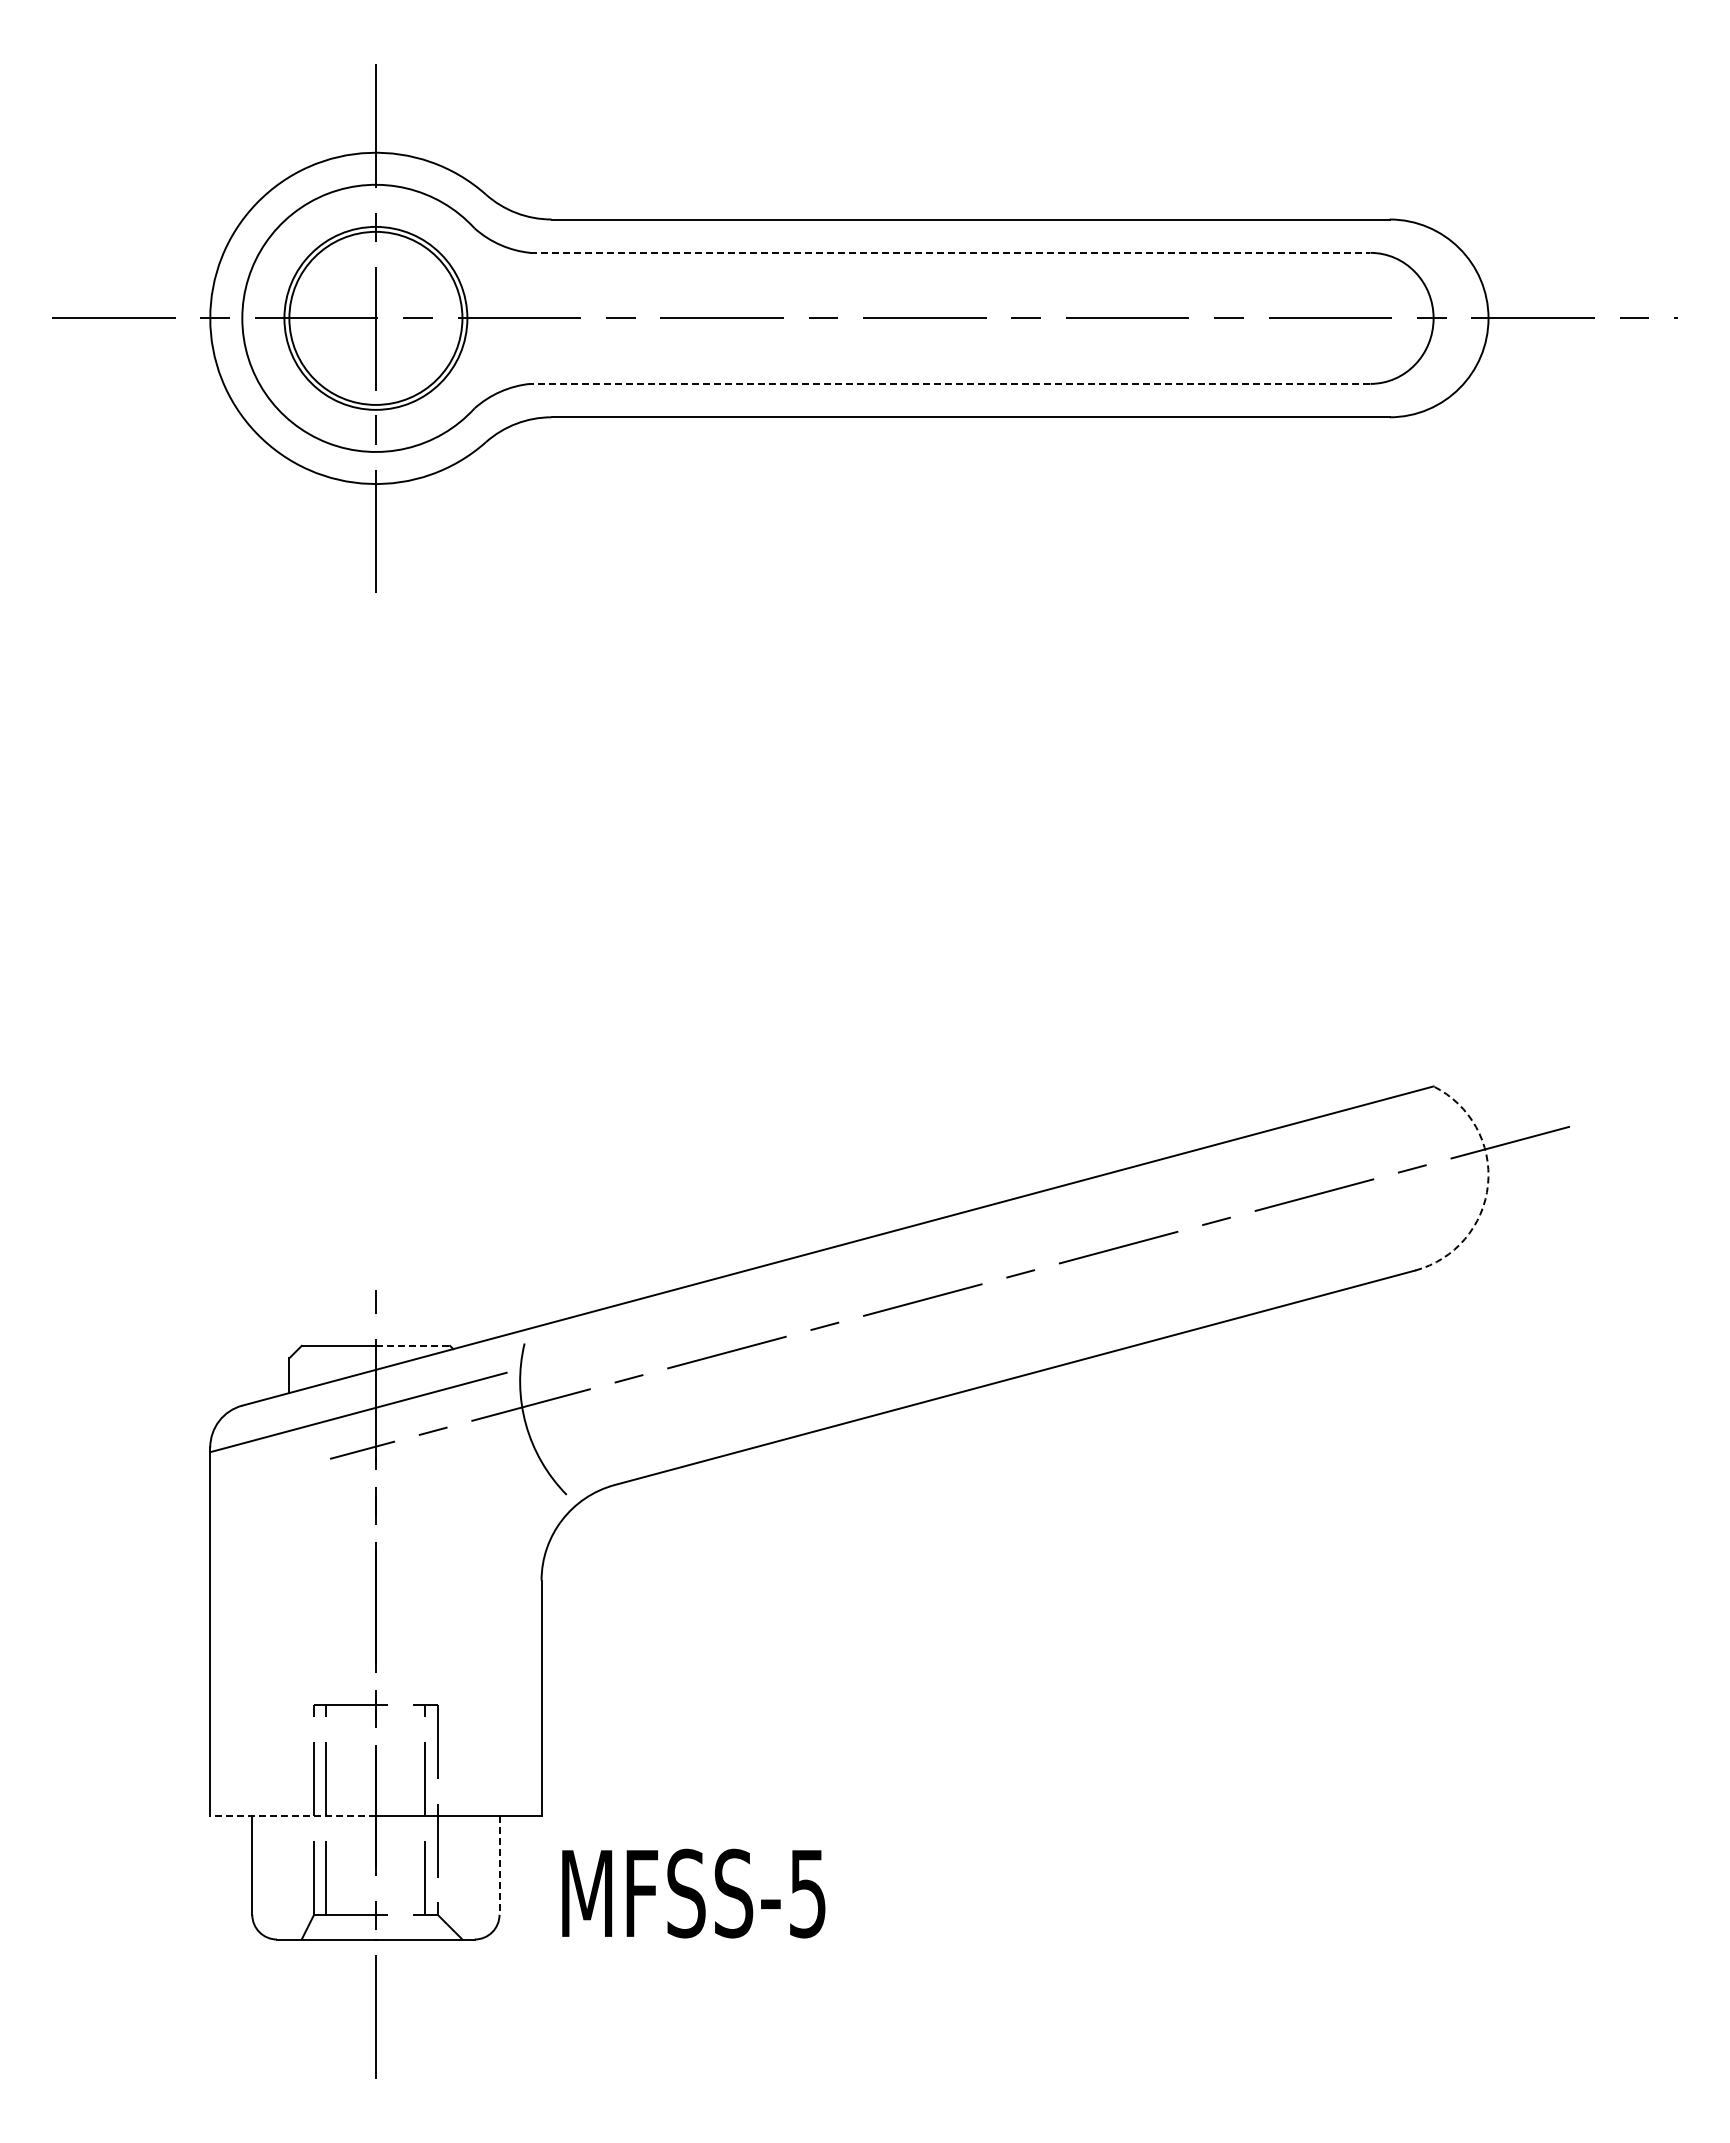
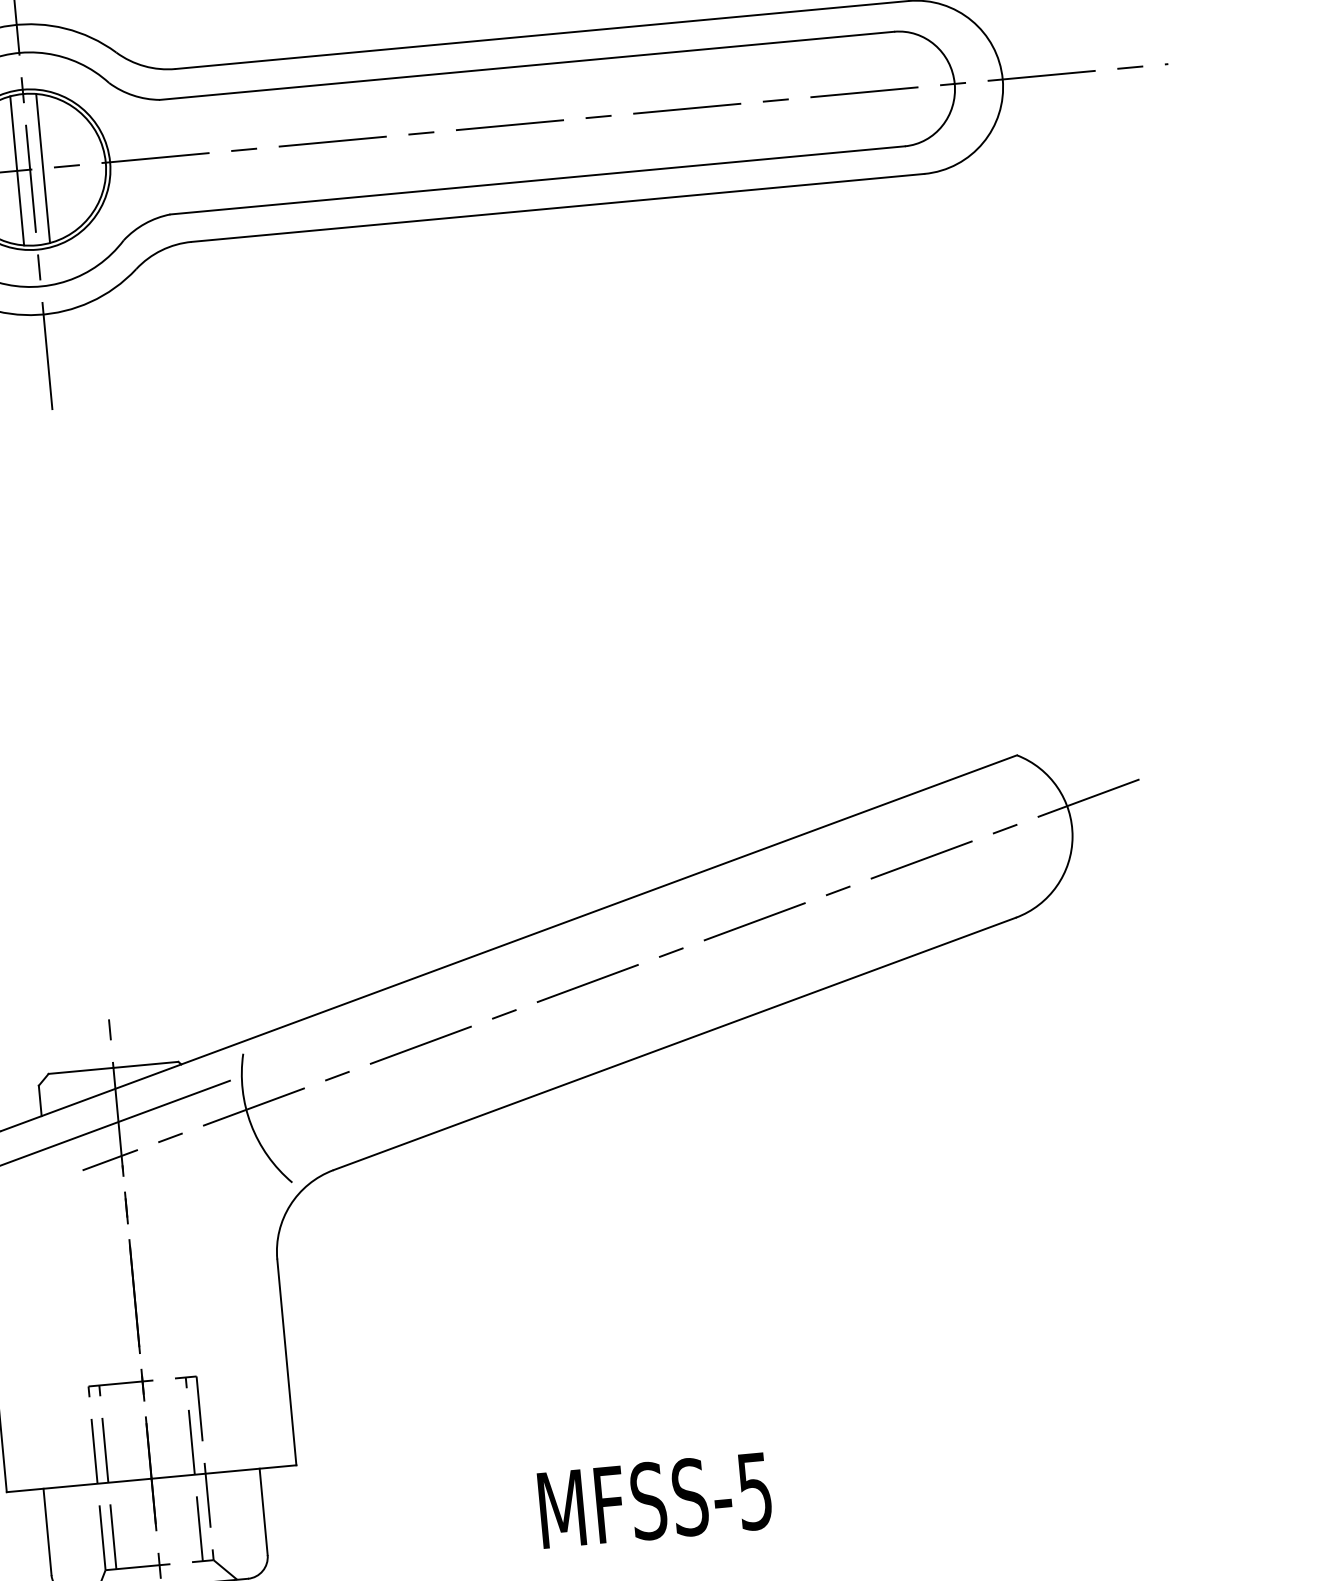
line: (950, 252) -> (527, 65), dashed -> solid
line: (361, 318) -> (17, 170), added
line: (390, 318) -> (42, 168), added
line: (949, 383) -> (536, 180), dashed -> solid
arc: (1488, 1184) -> (1072, 836), dashed -> solid
line: (413, 1345) -> (146, 1064), dashed -> solid
line: (293, 1815) -> (79, 1485), dashed -> solid
line: (499, 1865) -> (263, 1512), dashed -> solid
text: (693, 1893) -> (654, 1500), moved

